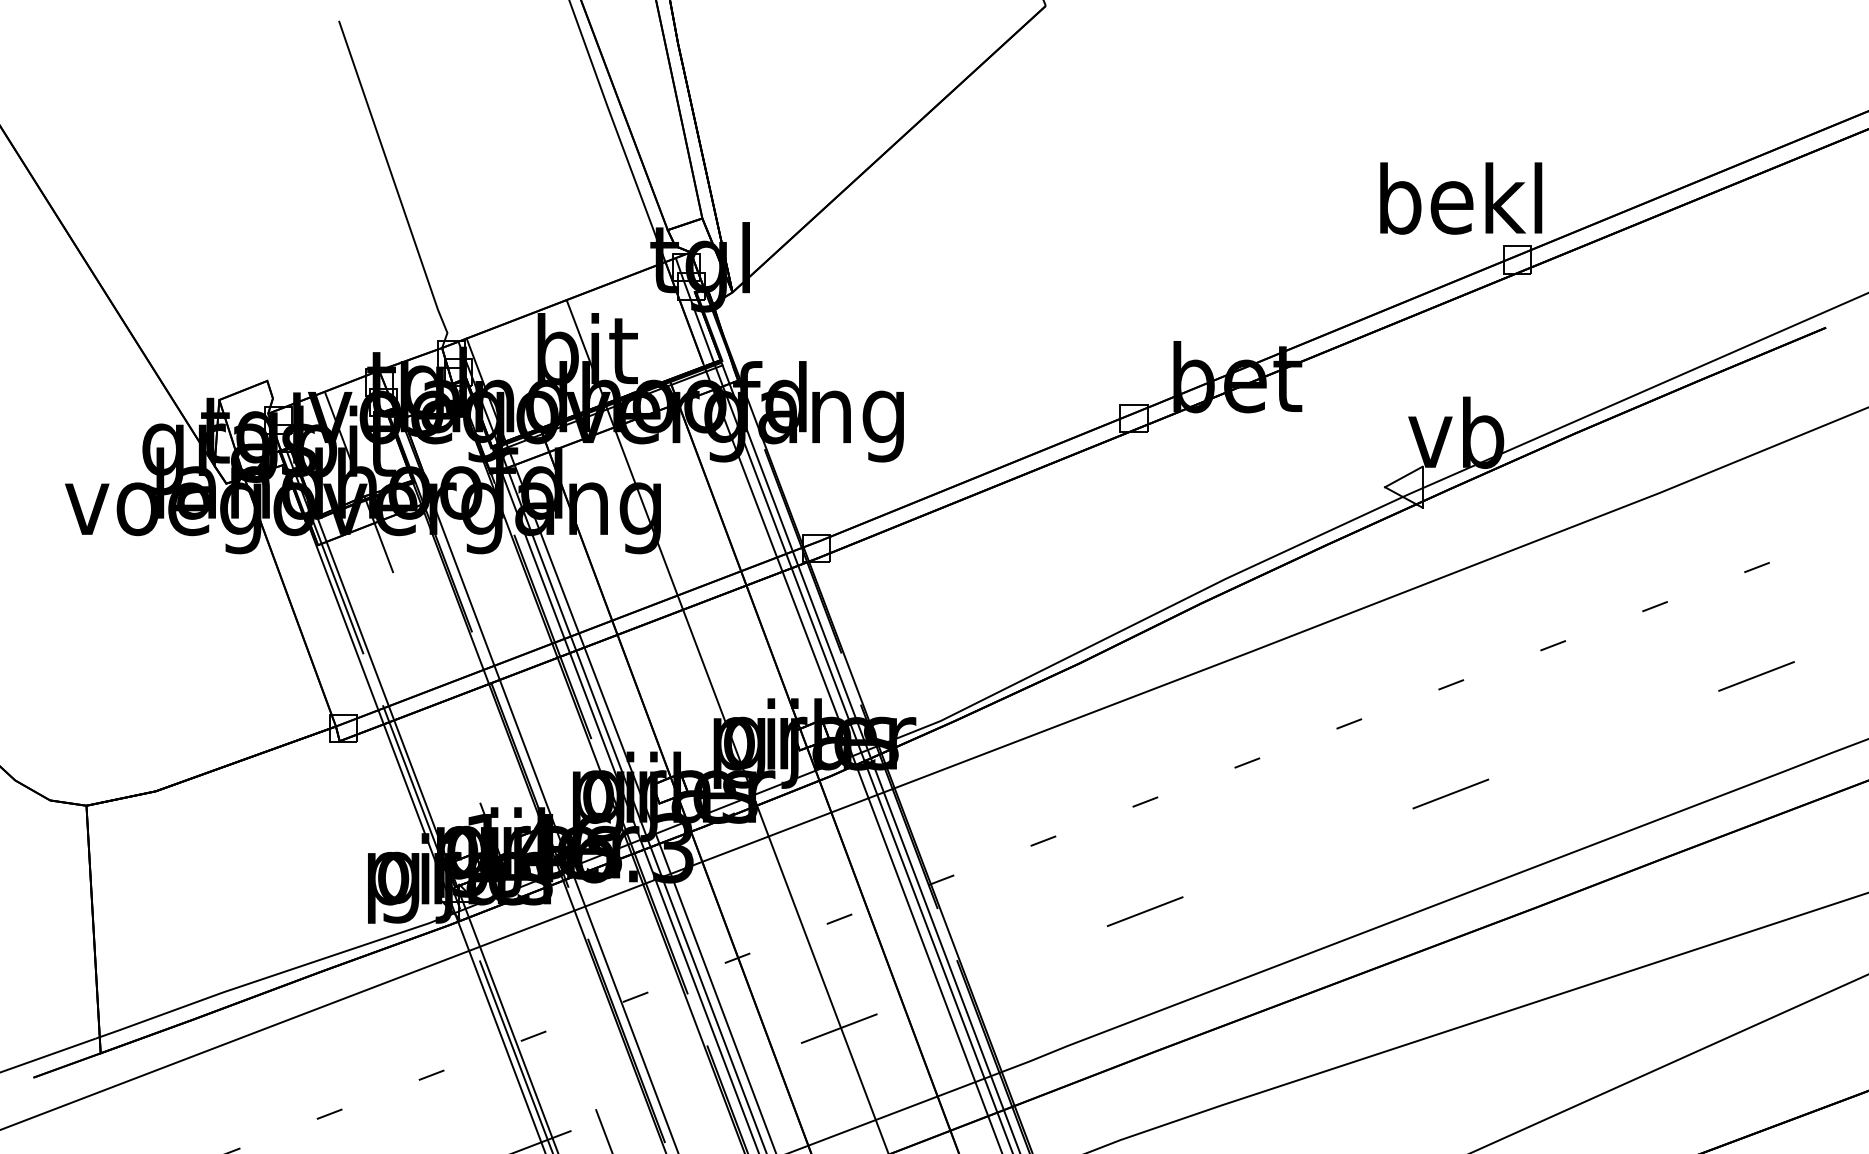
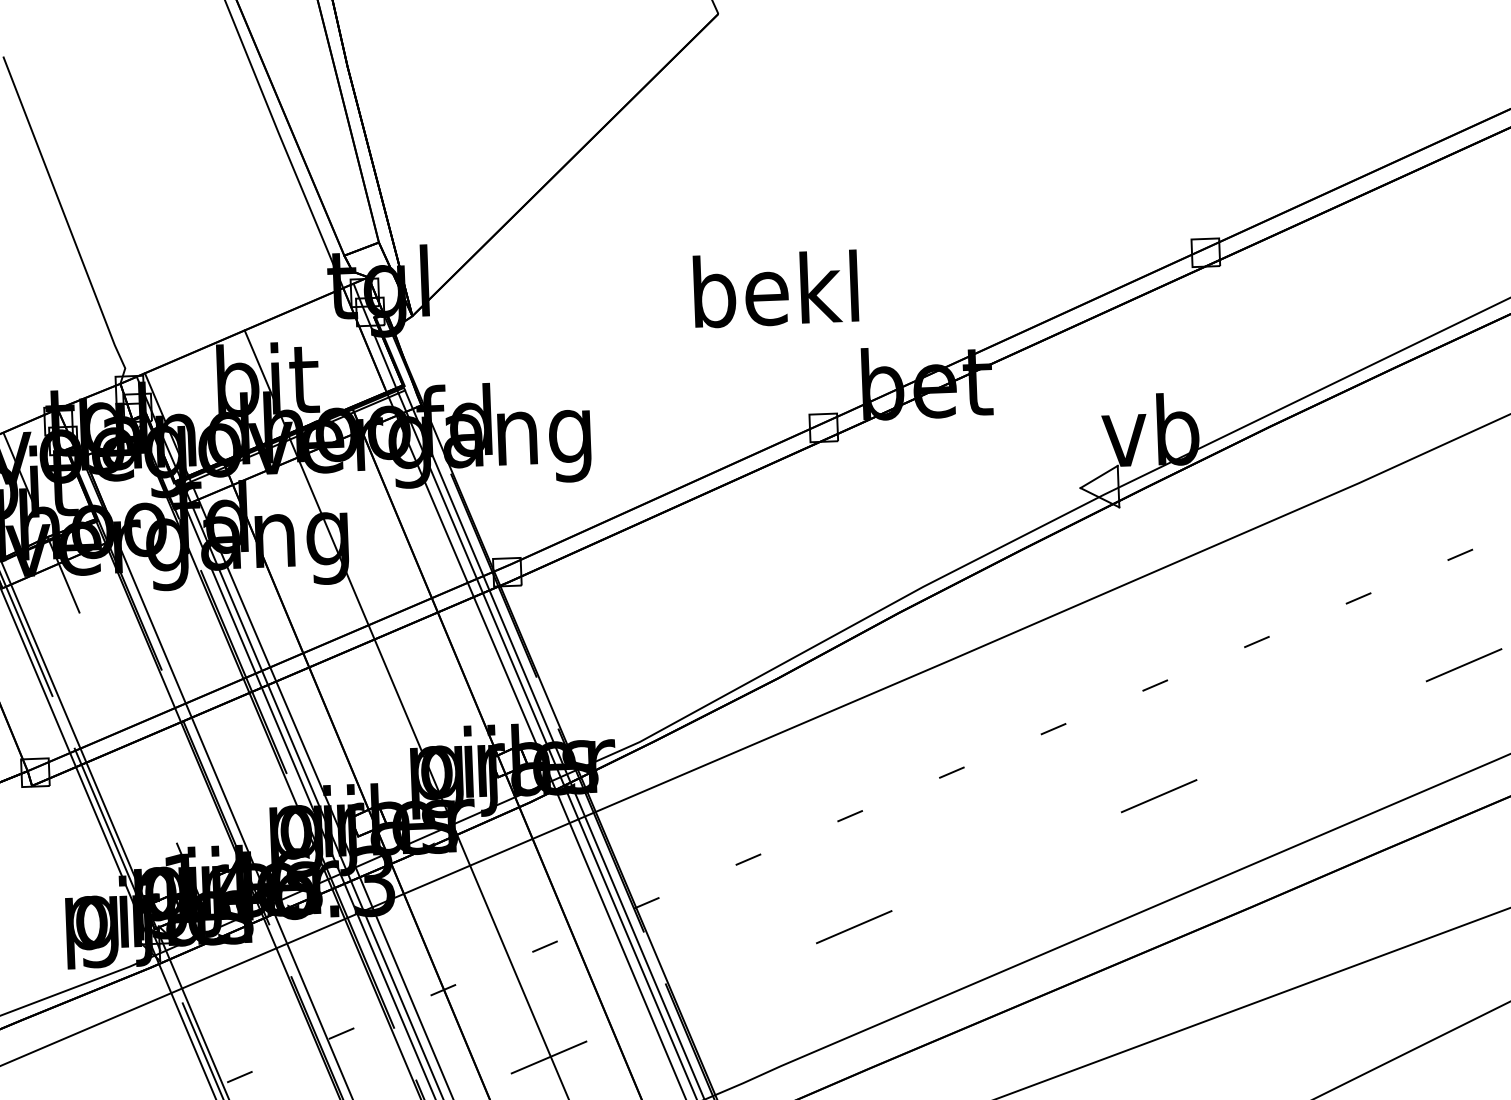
text: (1461, 198) -> (776, 289), moved

